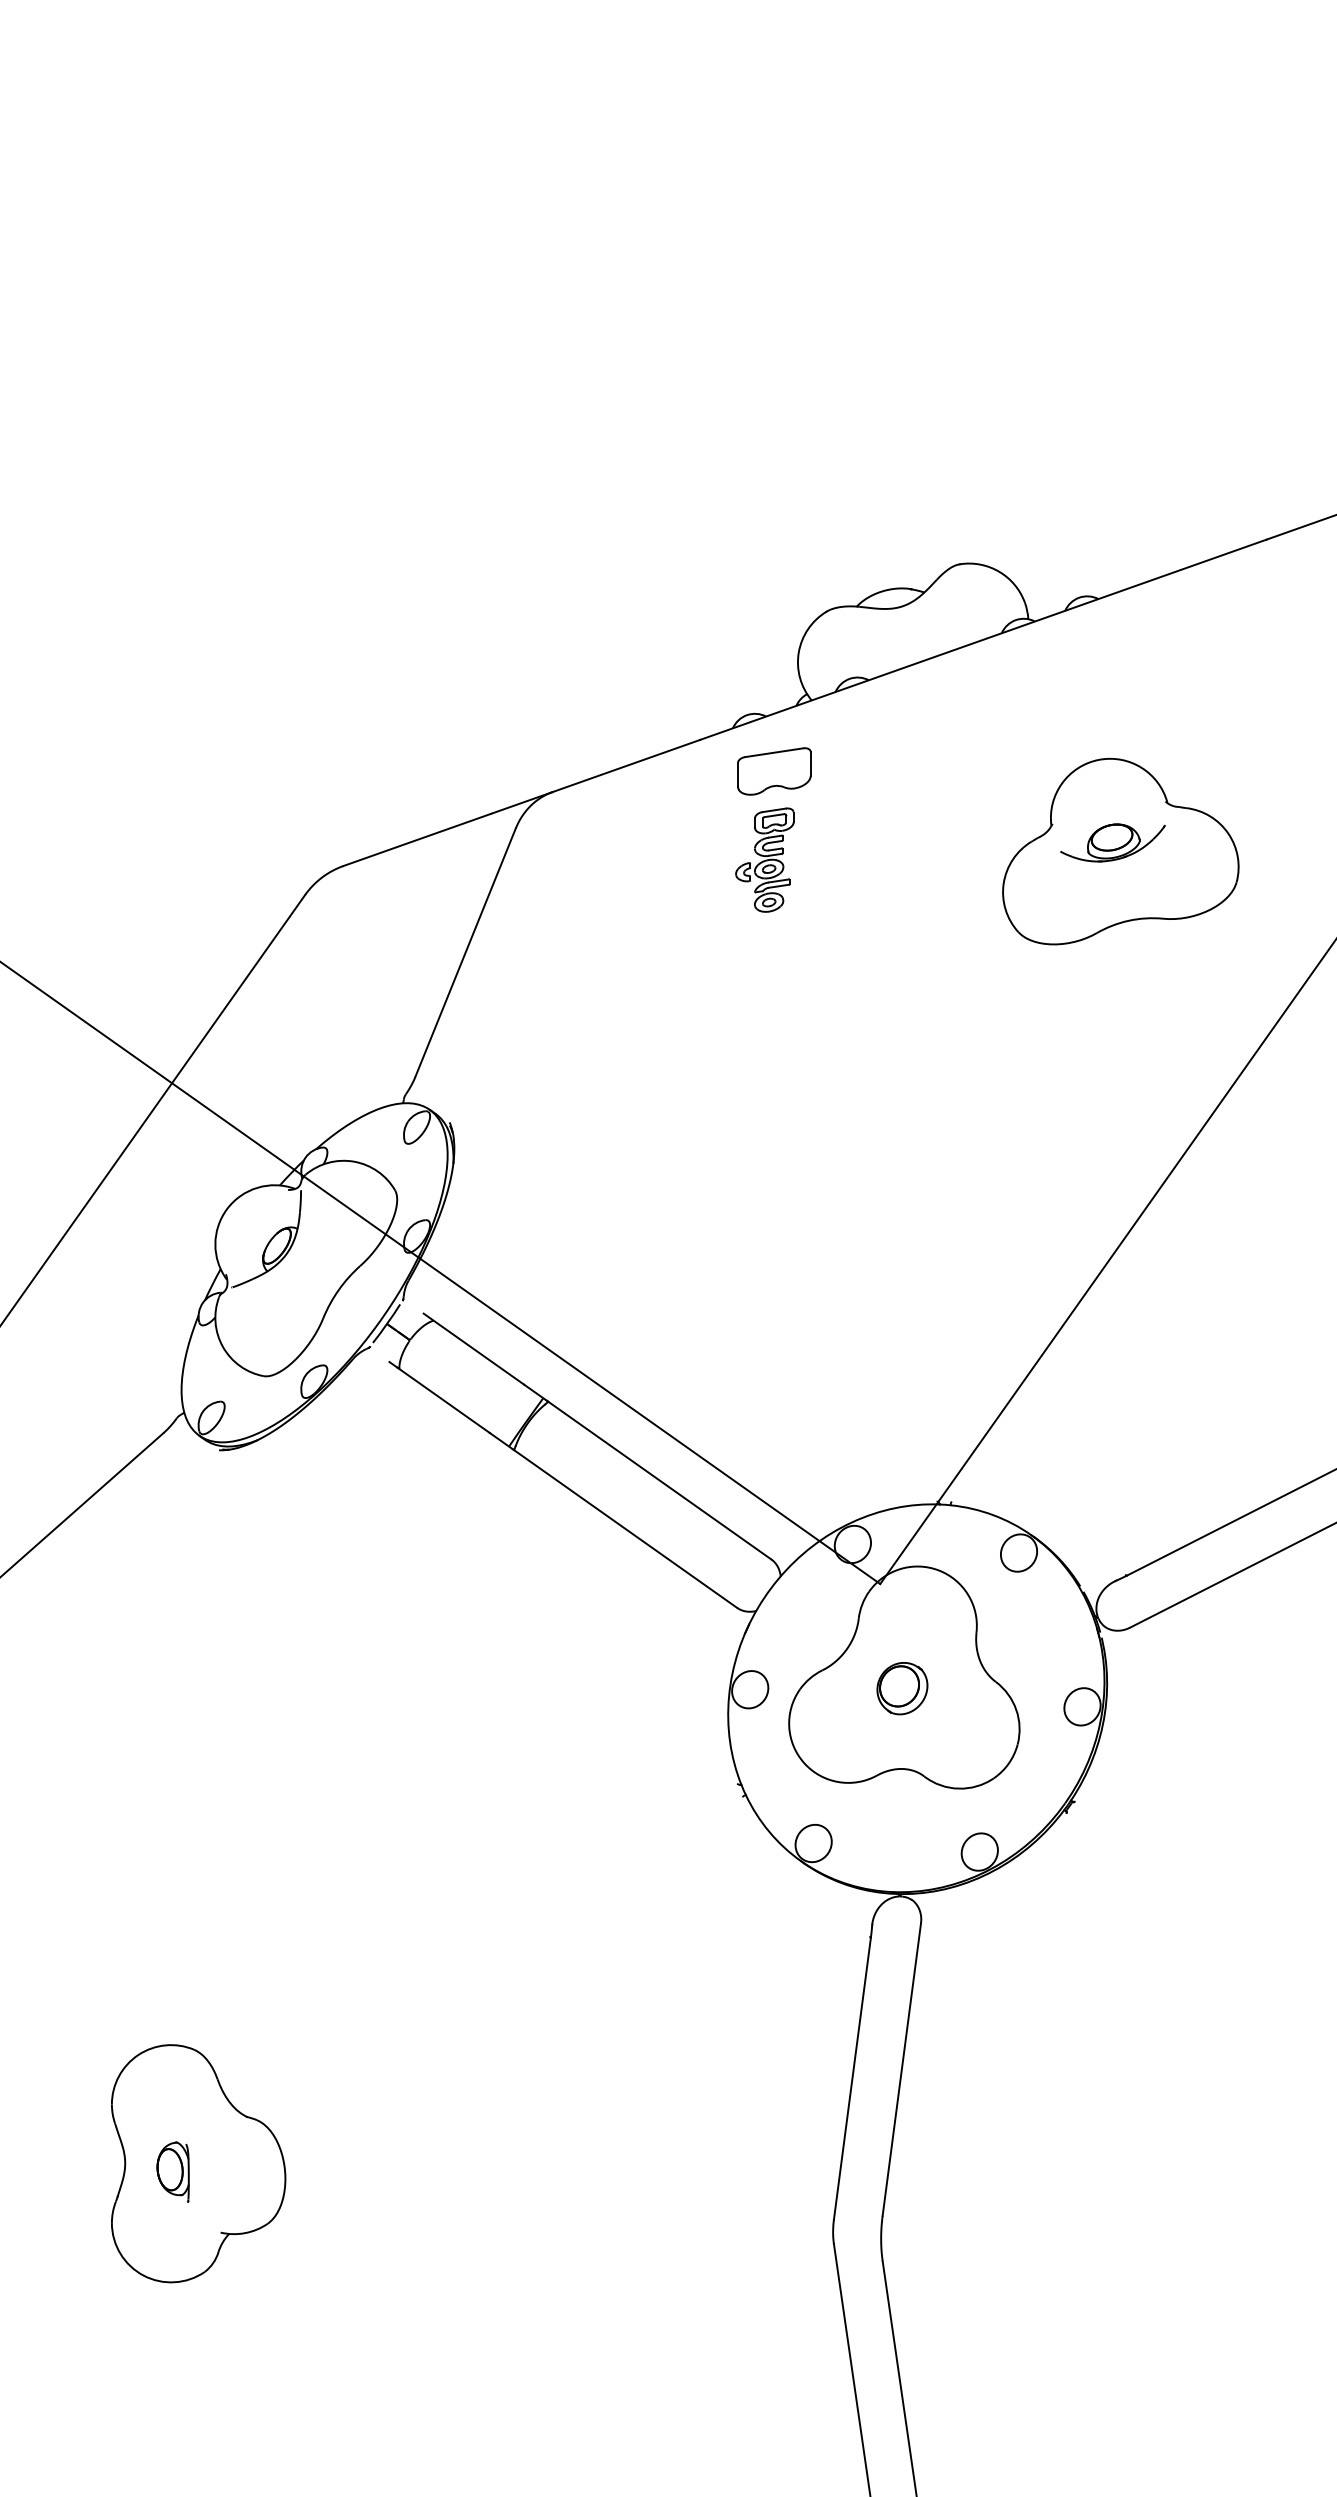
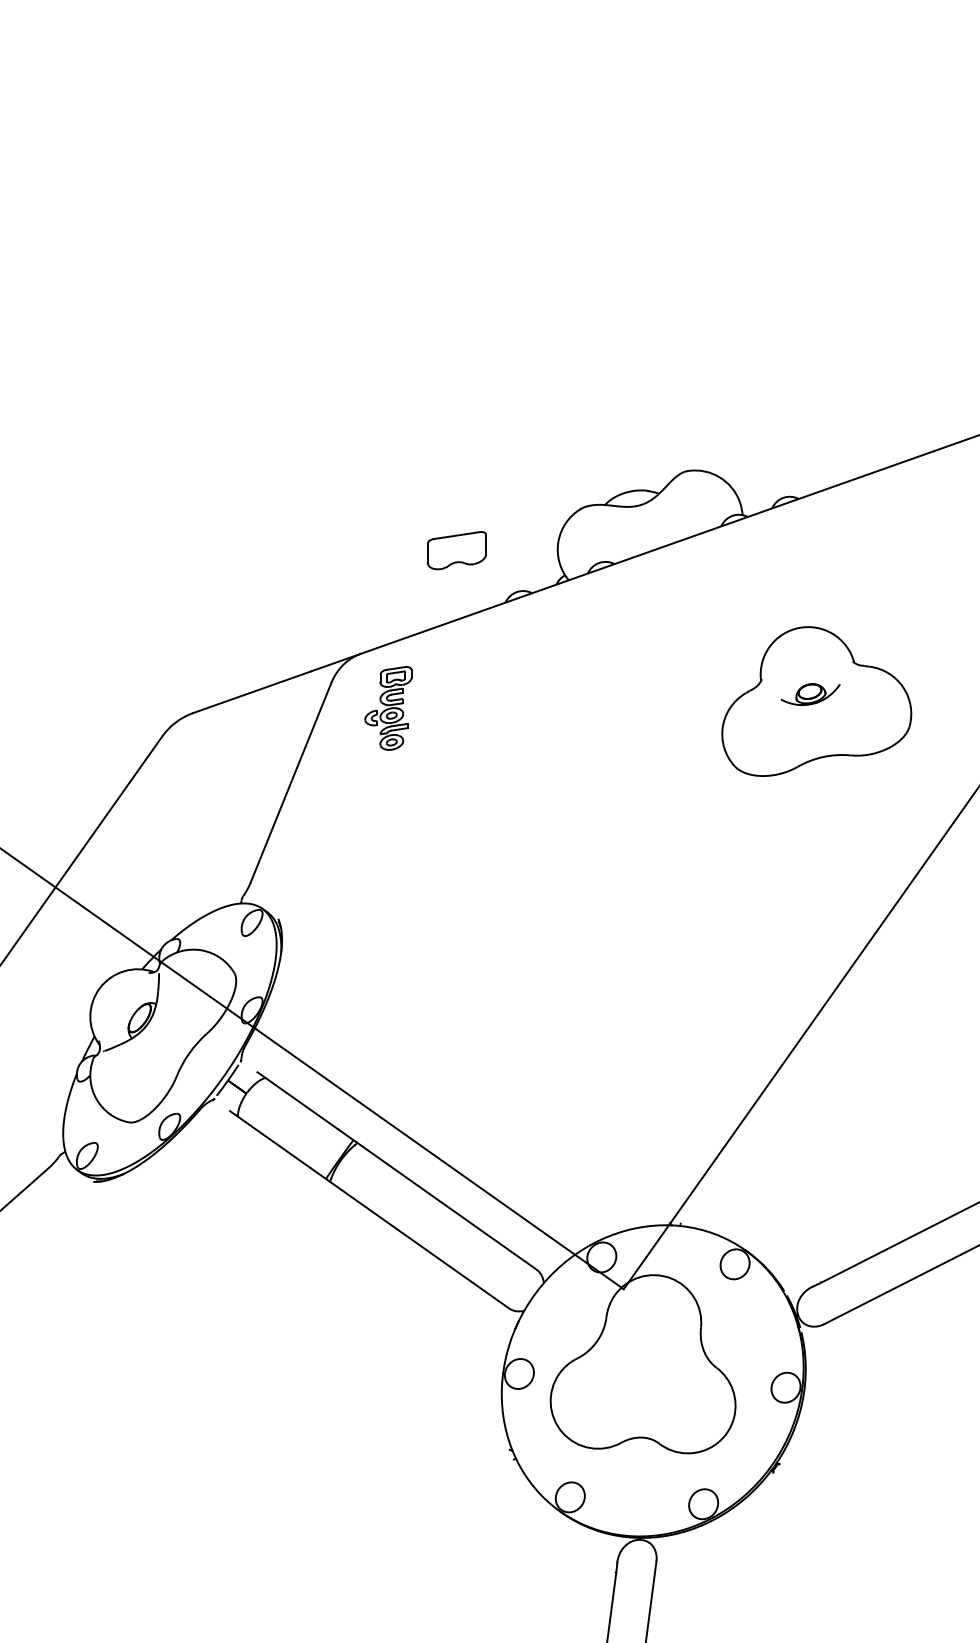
part: (774, 771) -> (457, 550), moved
part: (1112, 842) -> (810, 694), size x0.7
part: (764, 859) -> (388, 707), moved
part: (902, 1688) -> (641, 1373), removed

